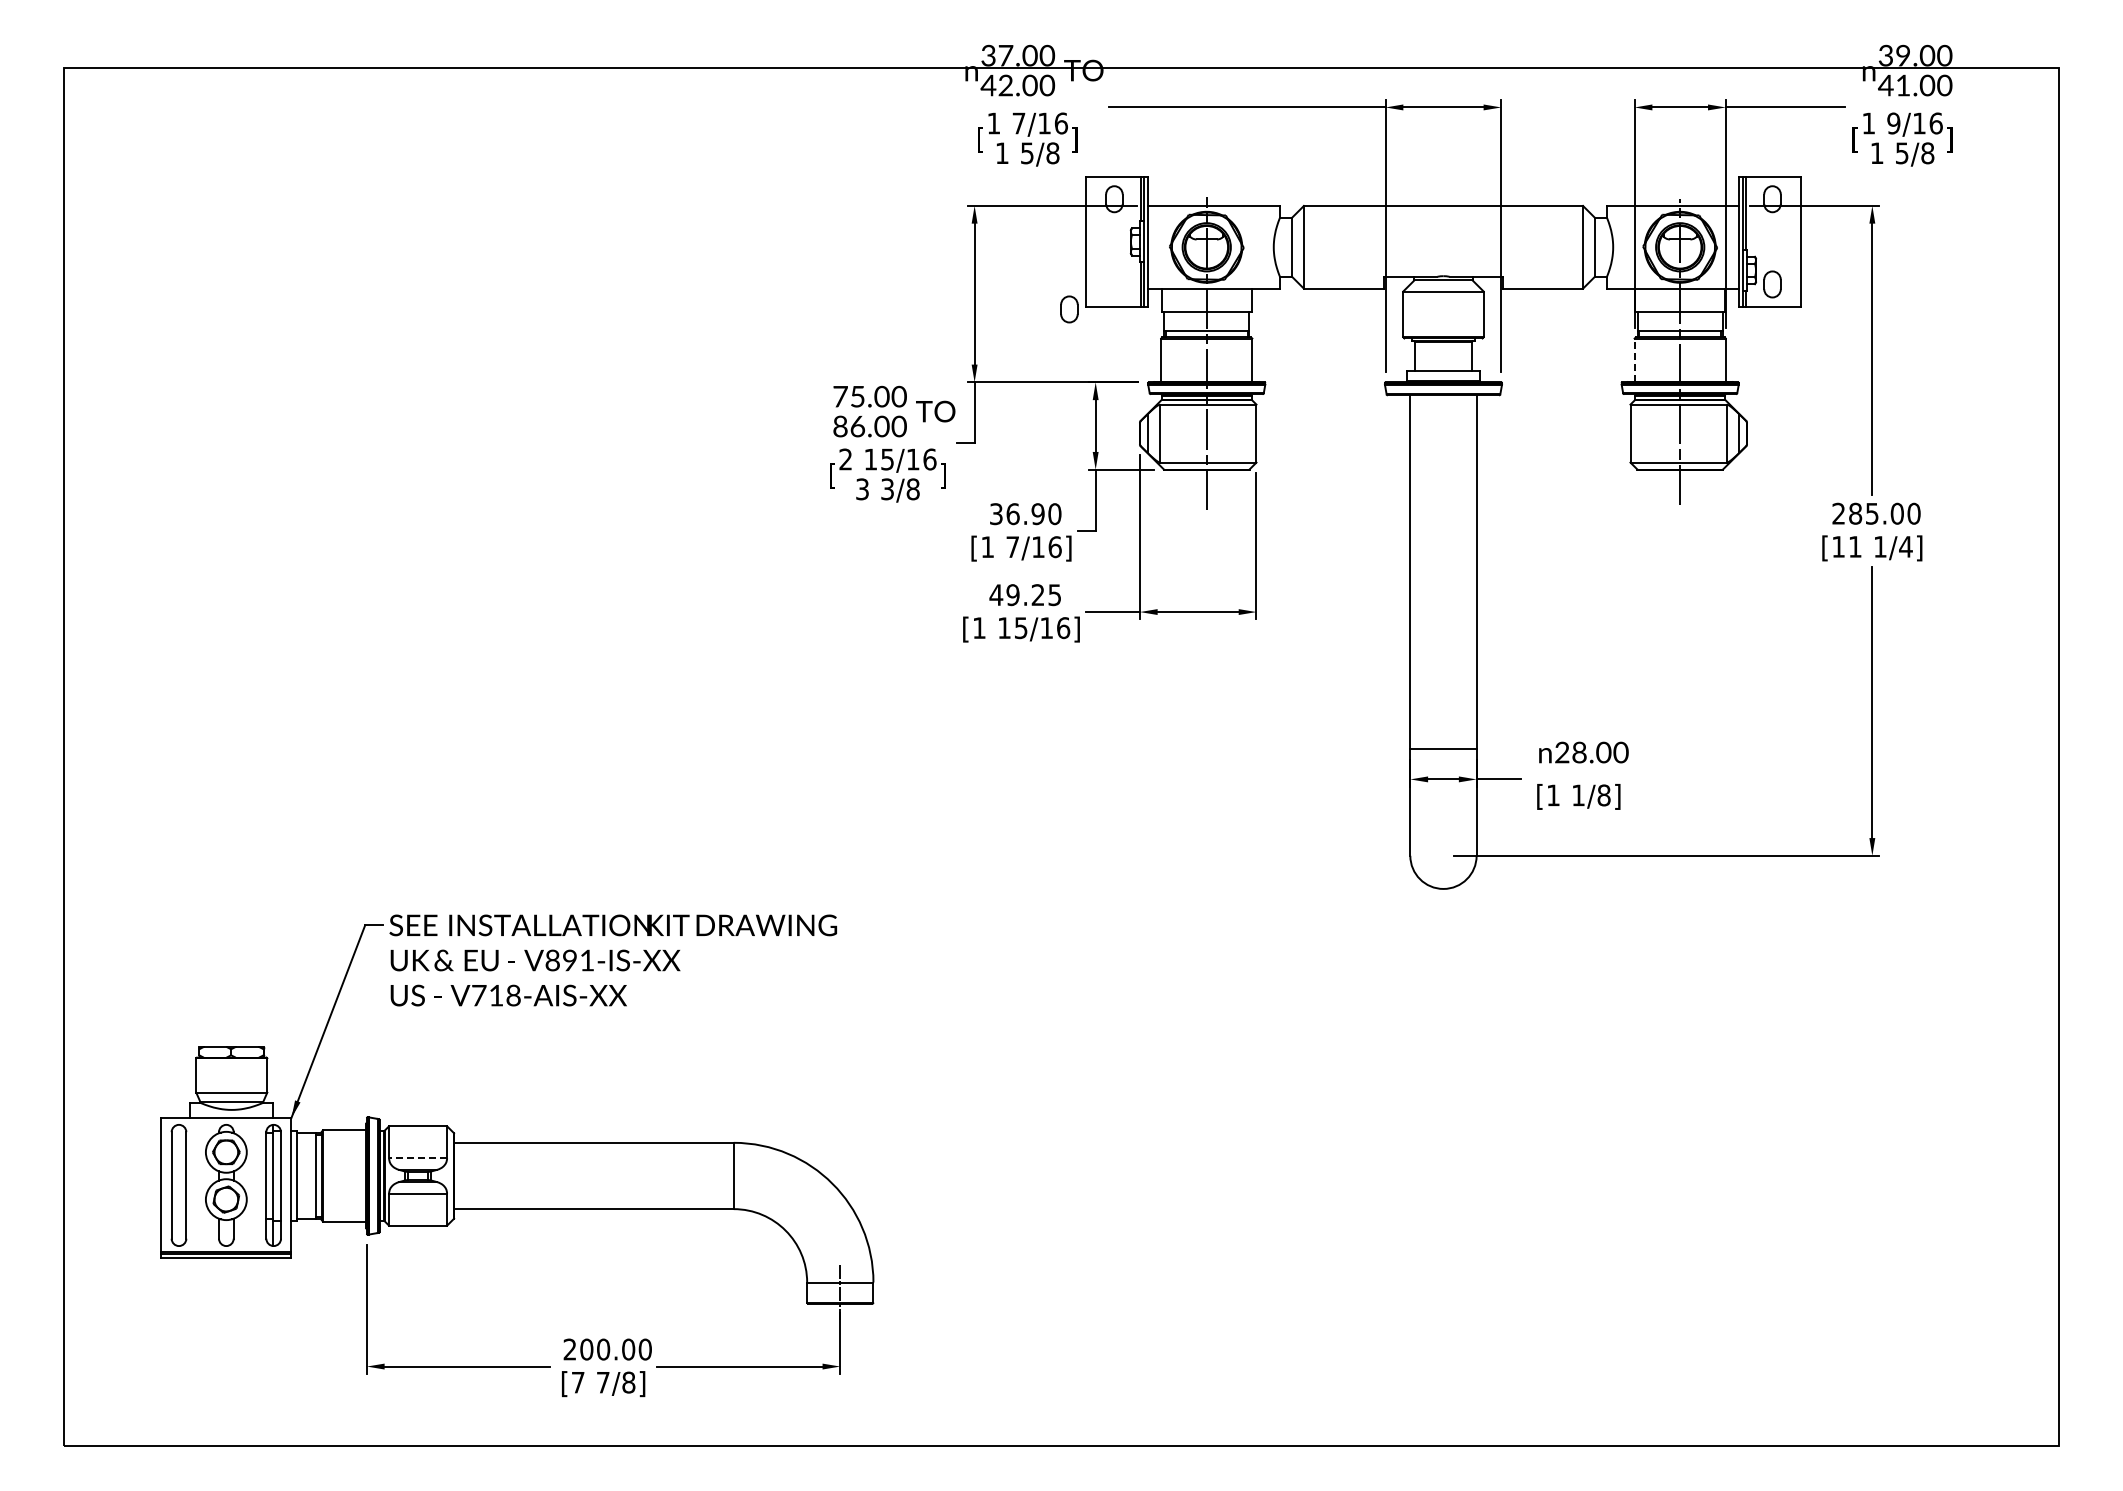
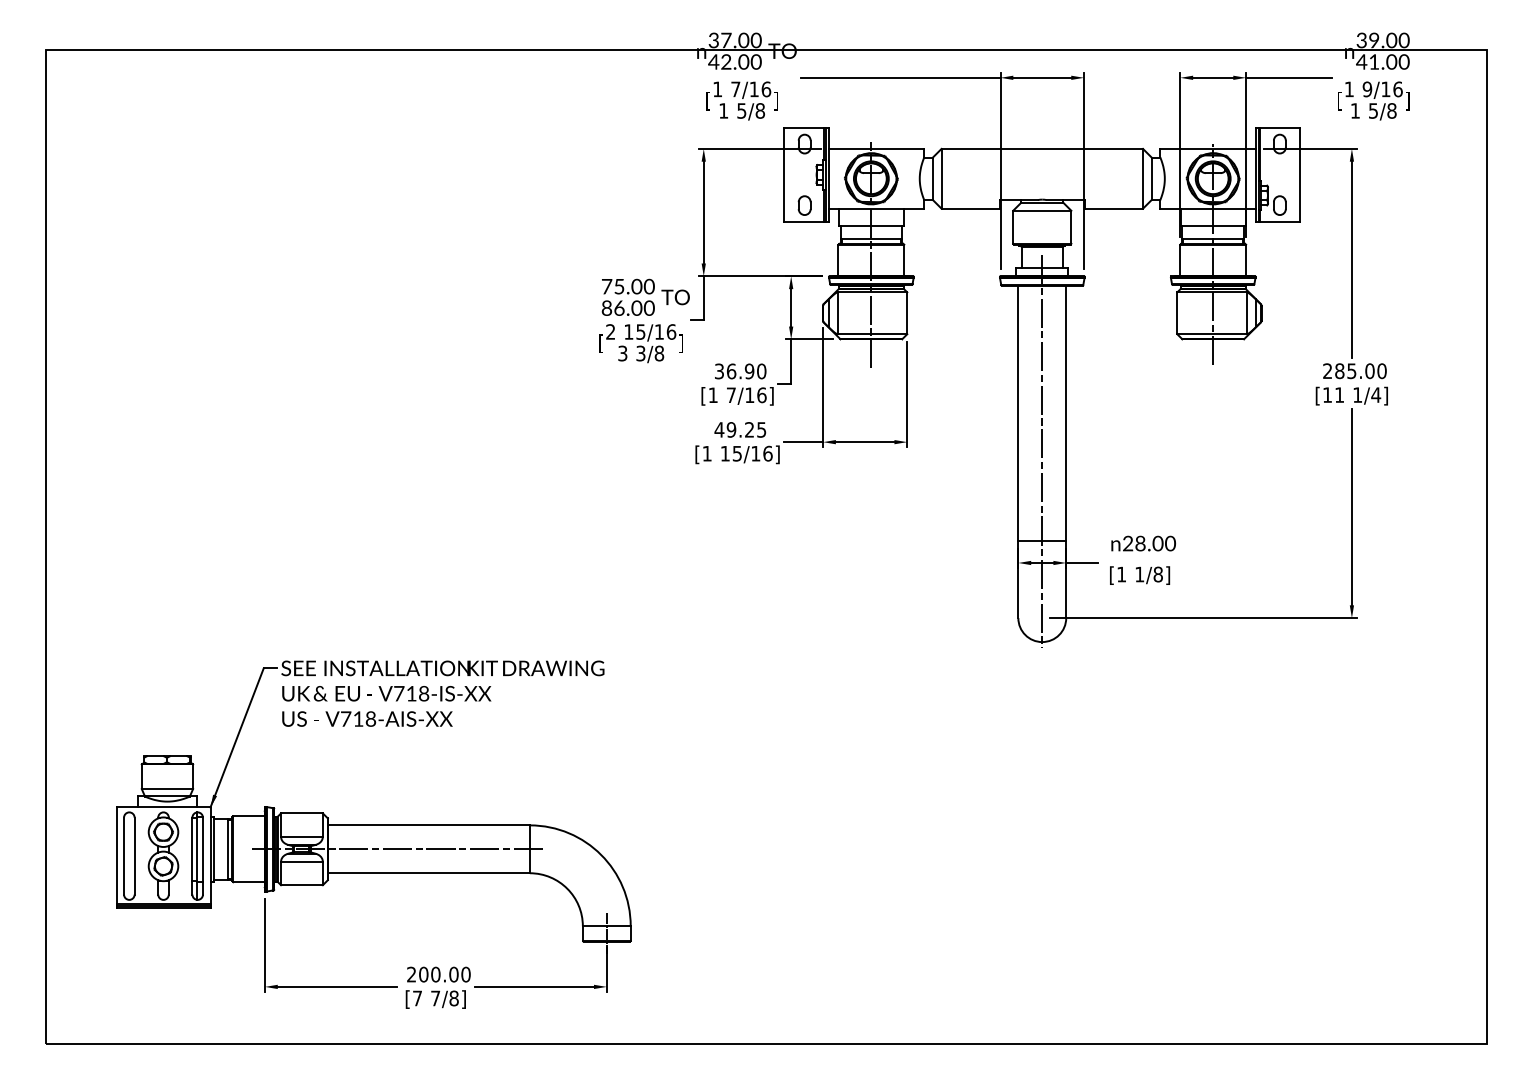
part: (1069, 309) -> (804, 205), moved
line: (1634, 360) -> (1180, 260), dashed -> solid
line: (1443, 624) -> (1042, 451), added
text: (569, 960) -> (411, 693), V891-IS-XX -> V718-IS-XX
line: (418, 1158) -> (302, 836), dashed -> solid
line: (550, 1175) -> (397, 848), added

